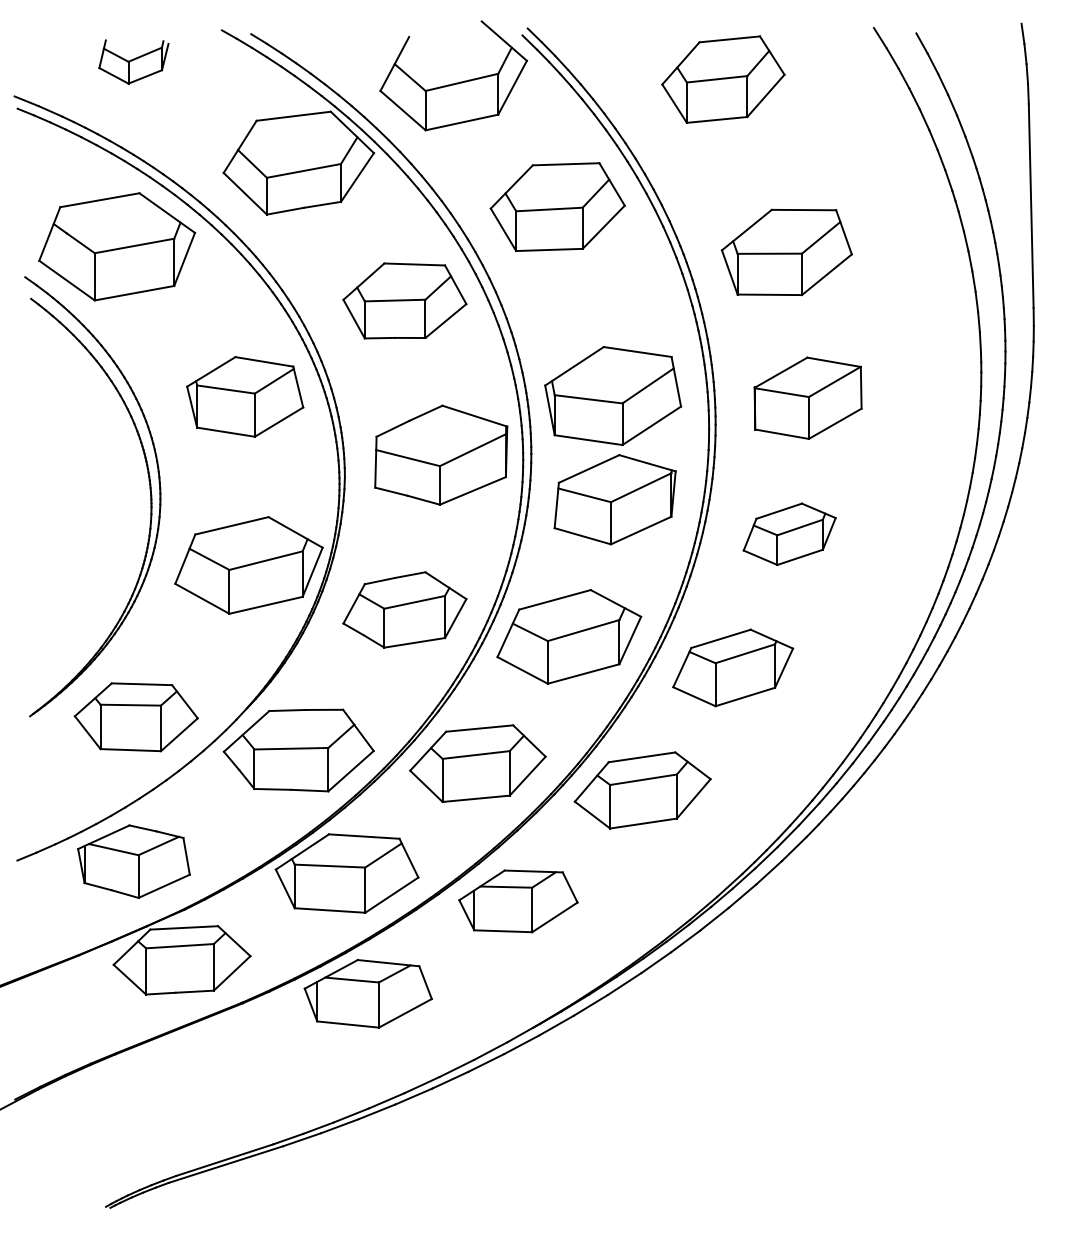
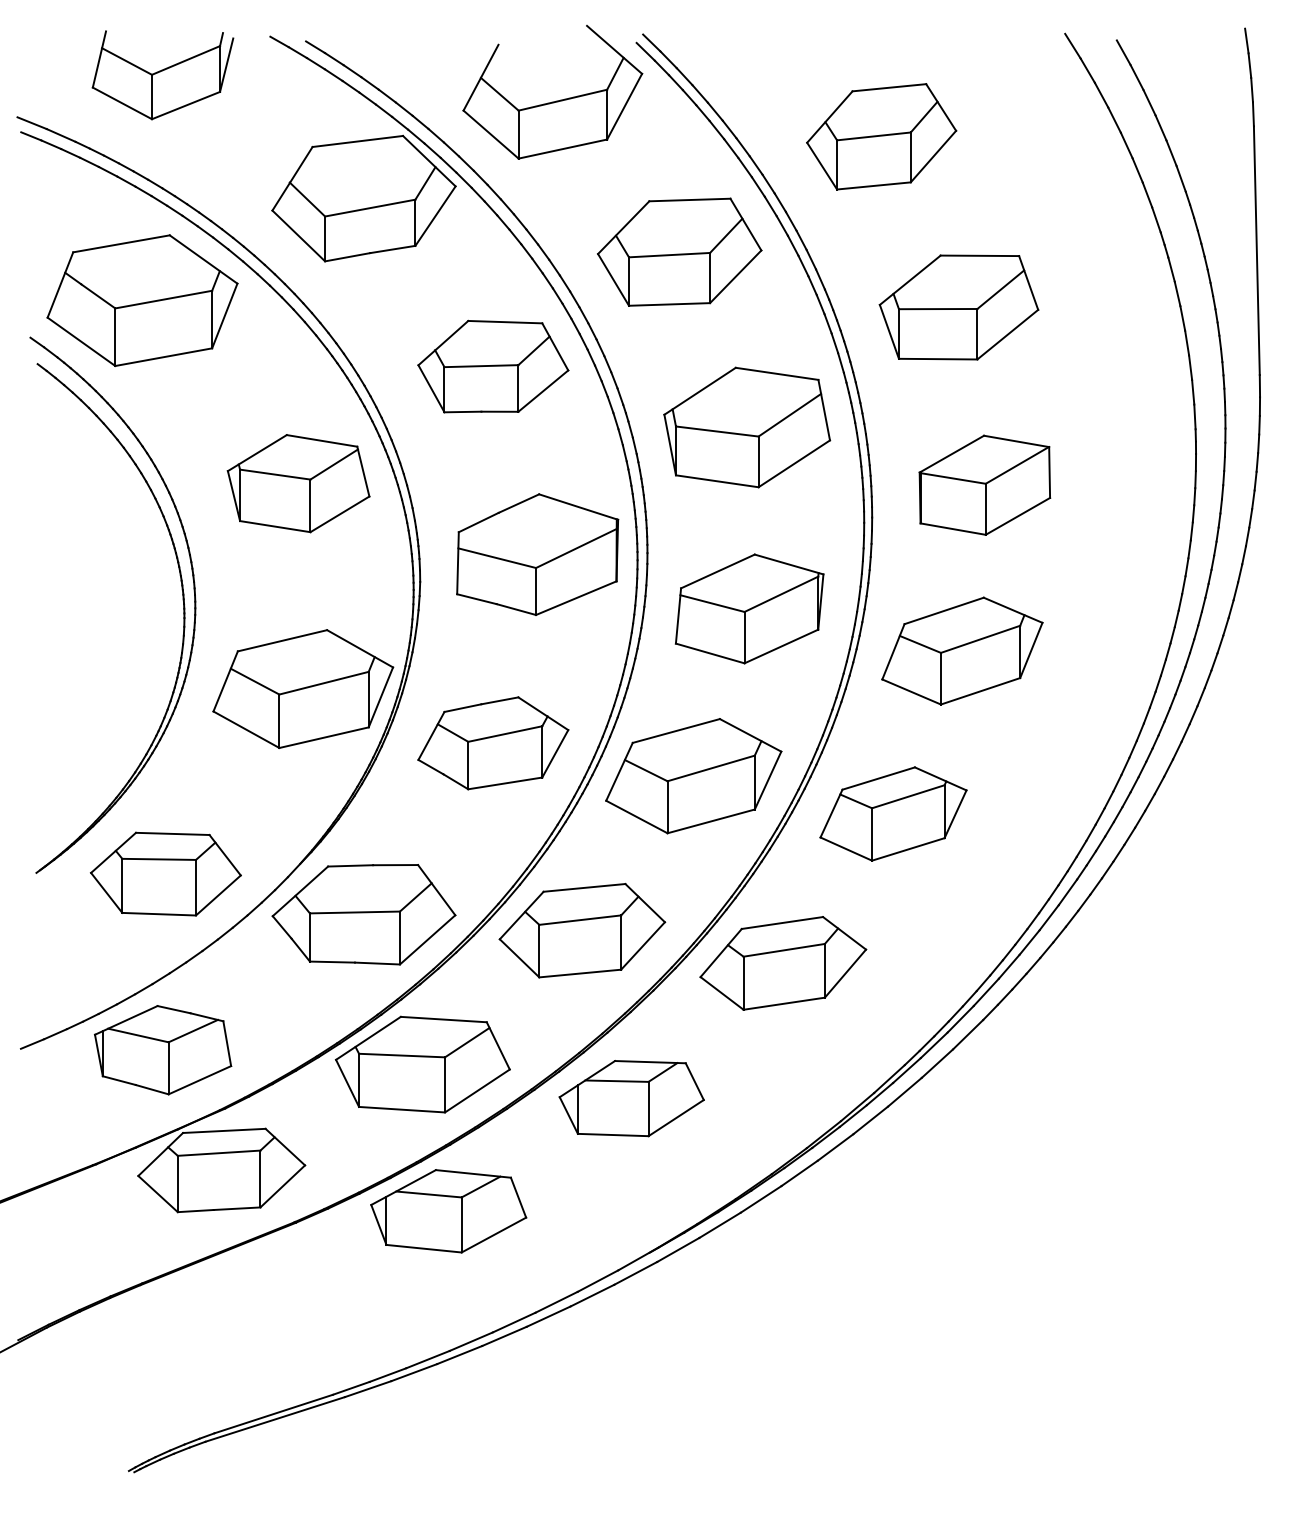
part: (133, 62) -> (162, 75), size x1.67
part: (723, 79) -> (881, 136), moved
part: (613, 396) -> (747, 427), moved
part: (789, 533) -> (962, 650), size x1.43

